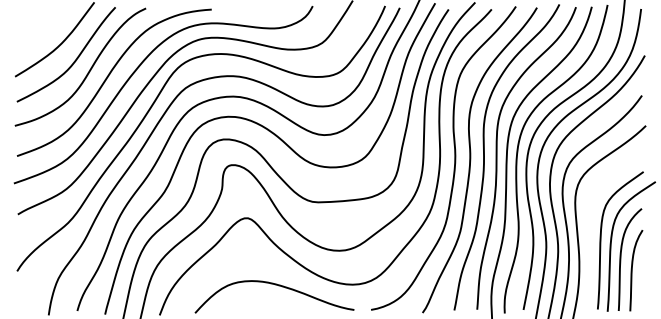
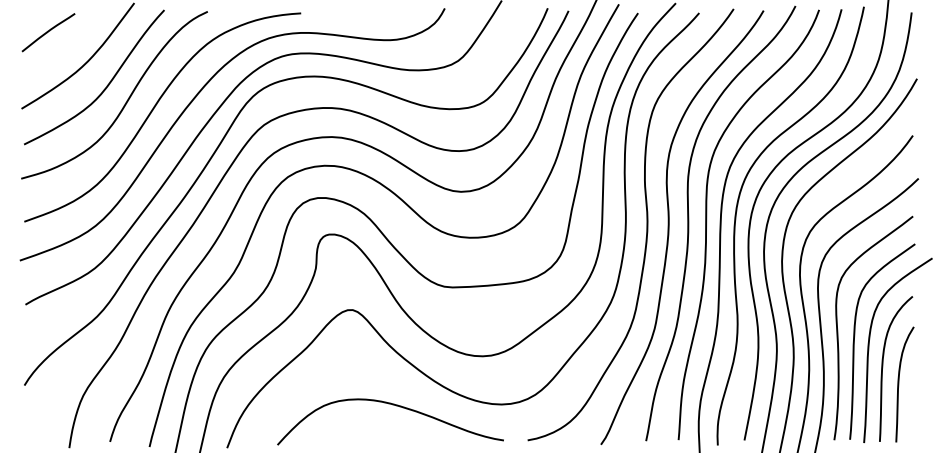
curve: (34, 23) -> (48, 32), added
curve: (589, 231) -> (838, 329), added

